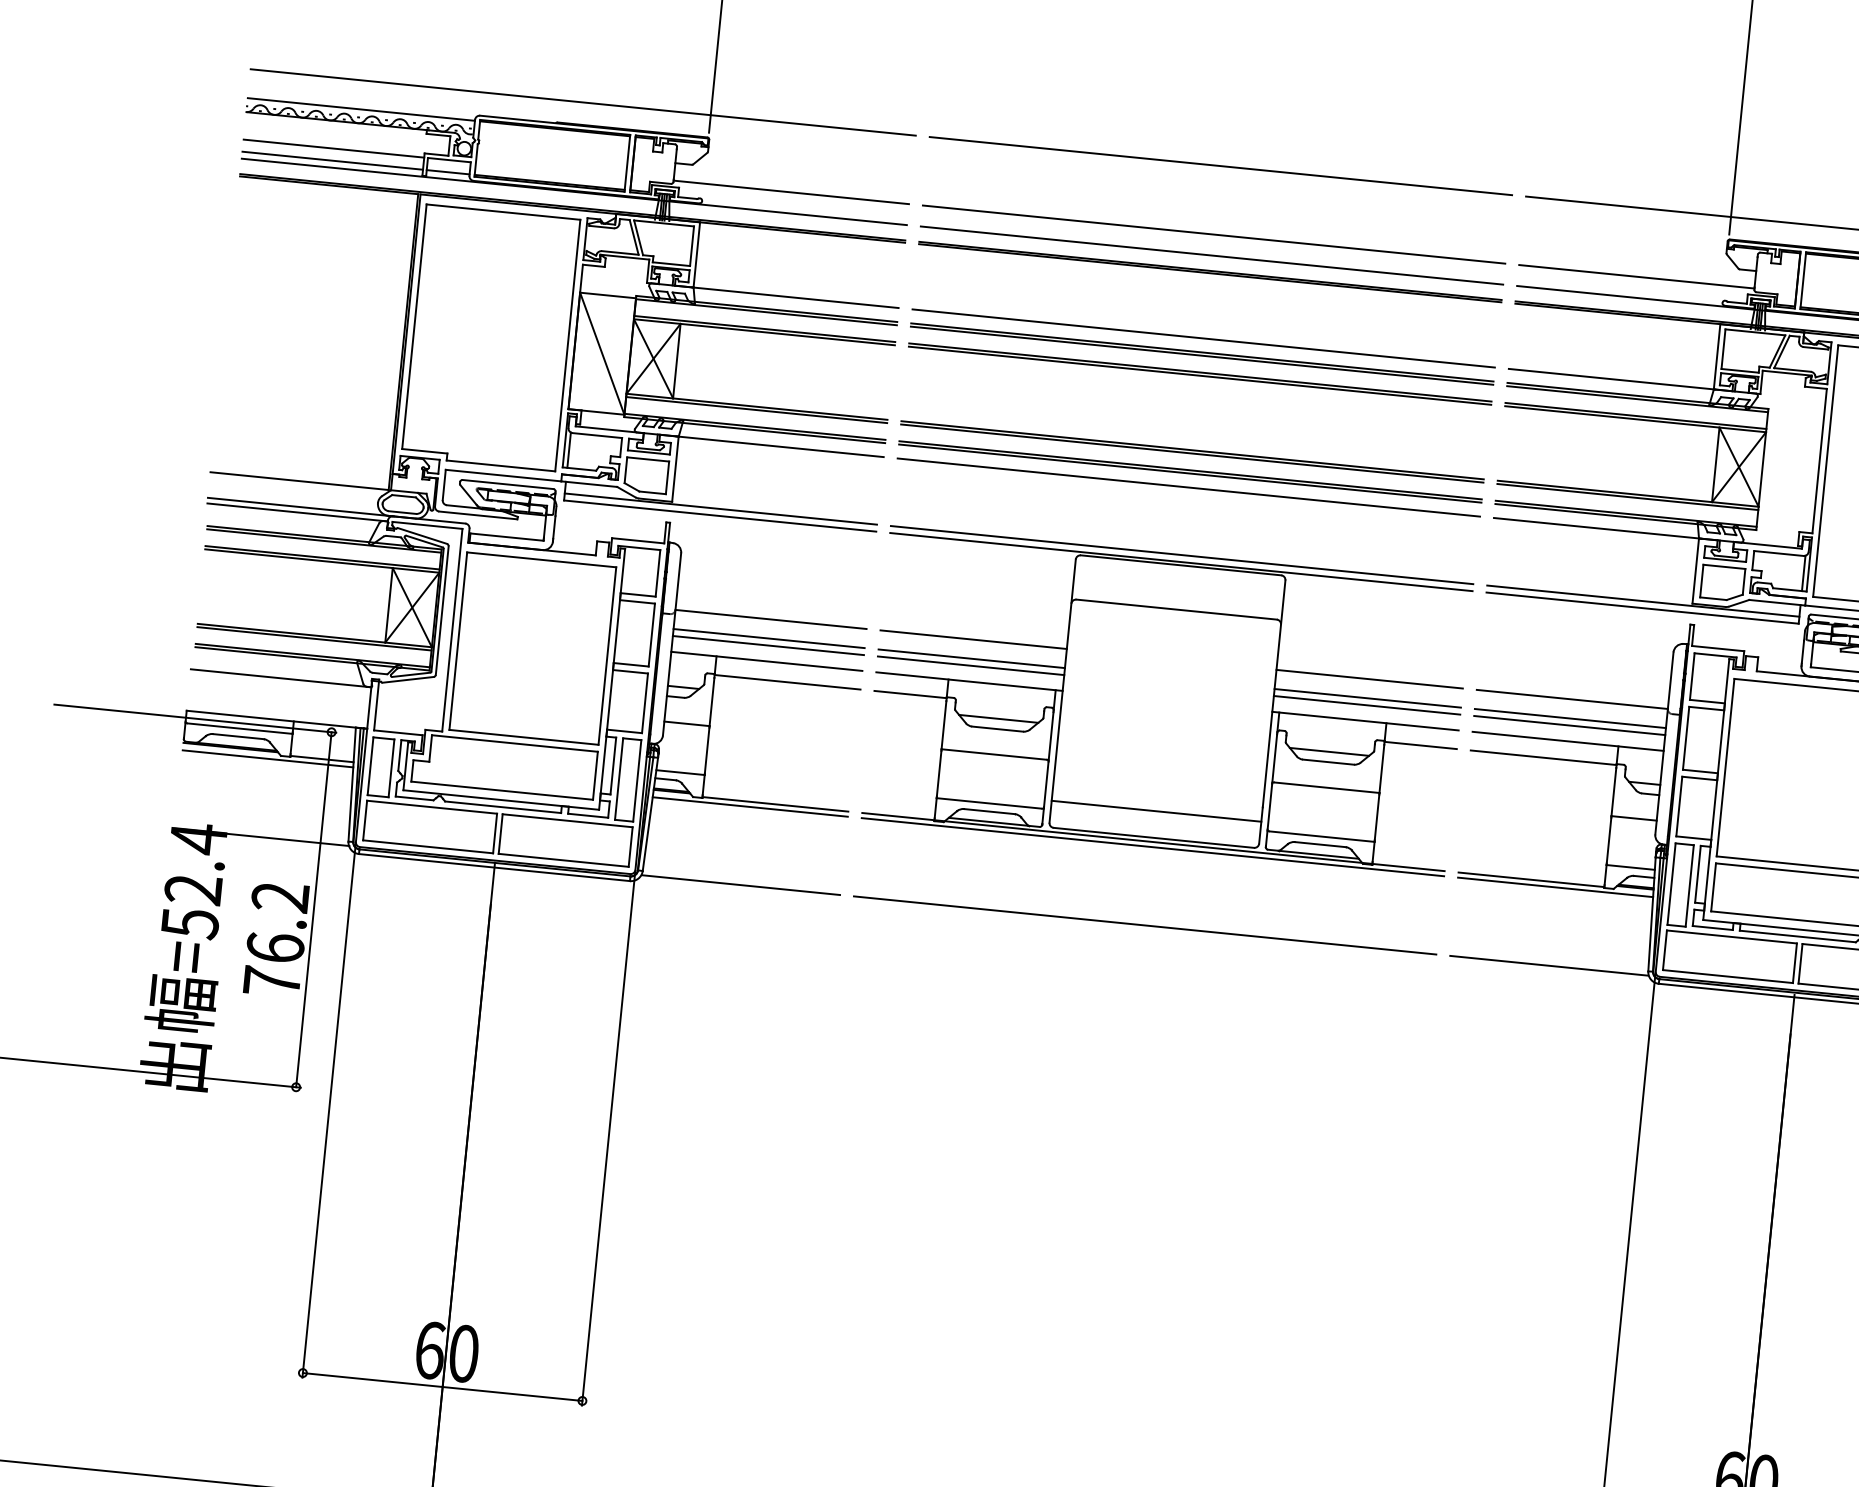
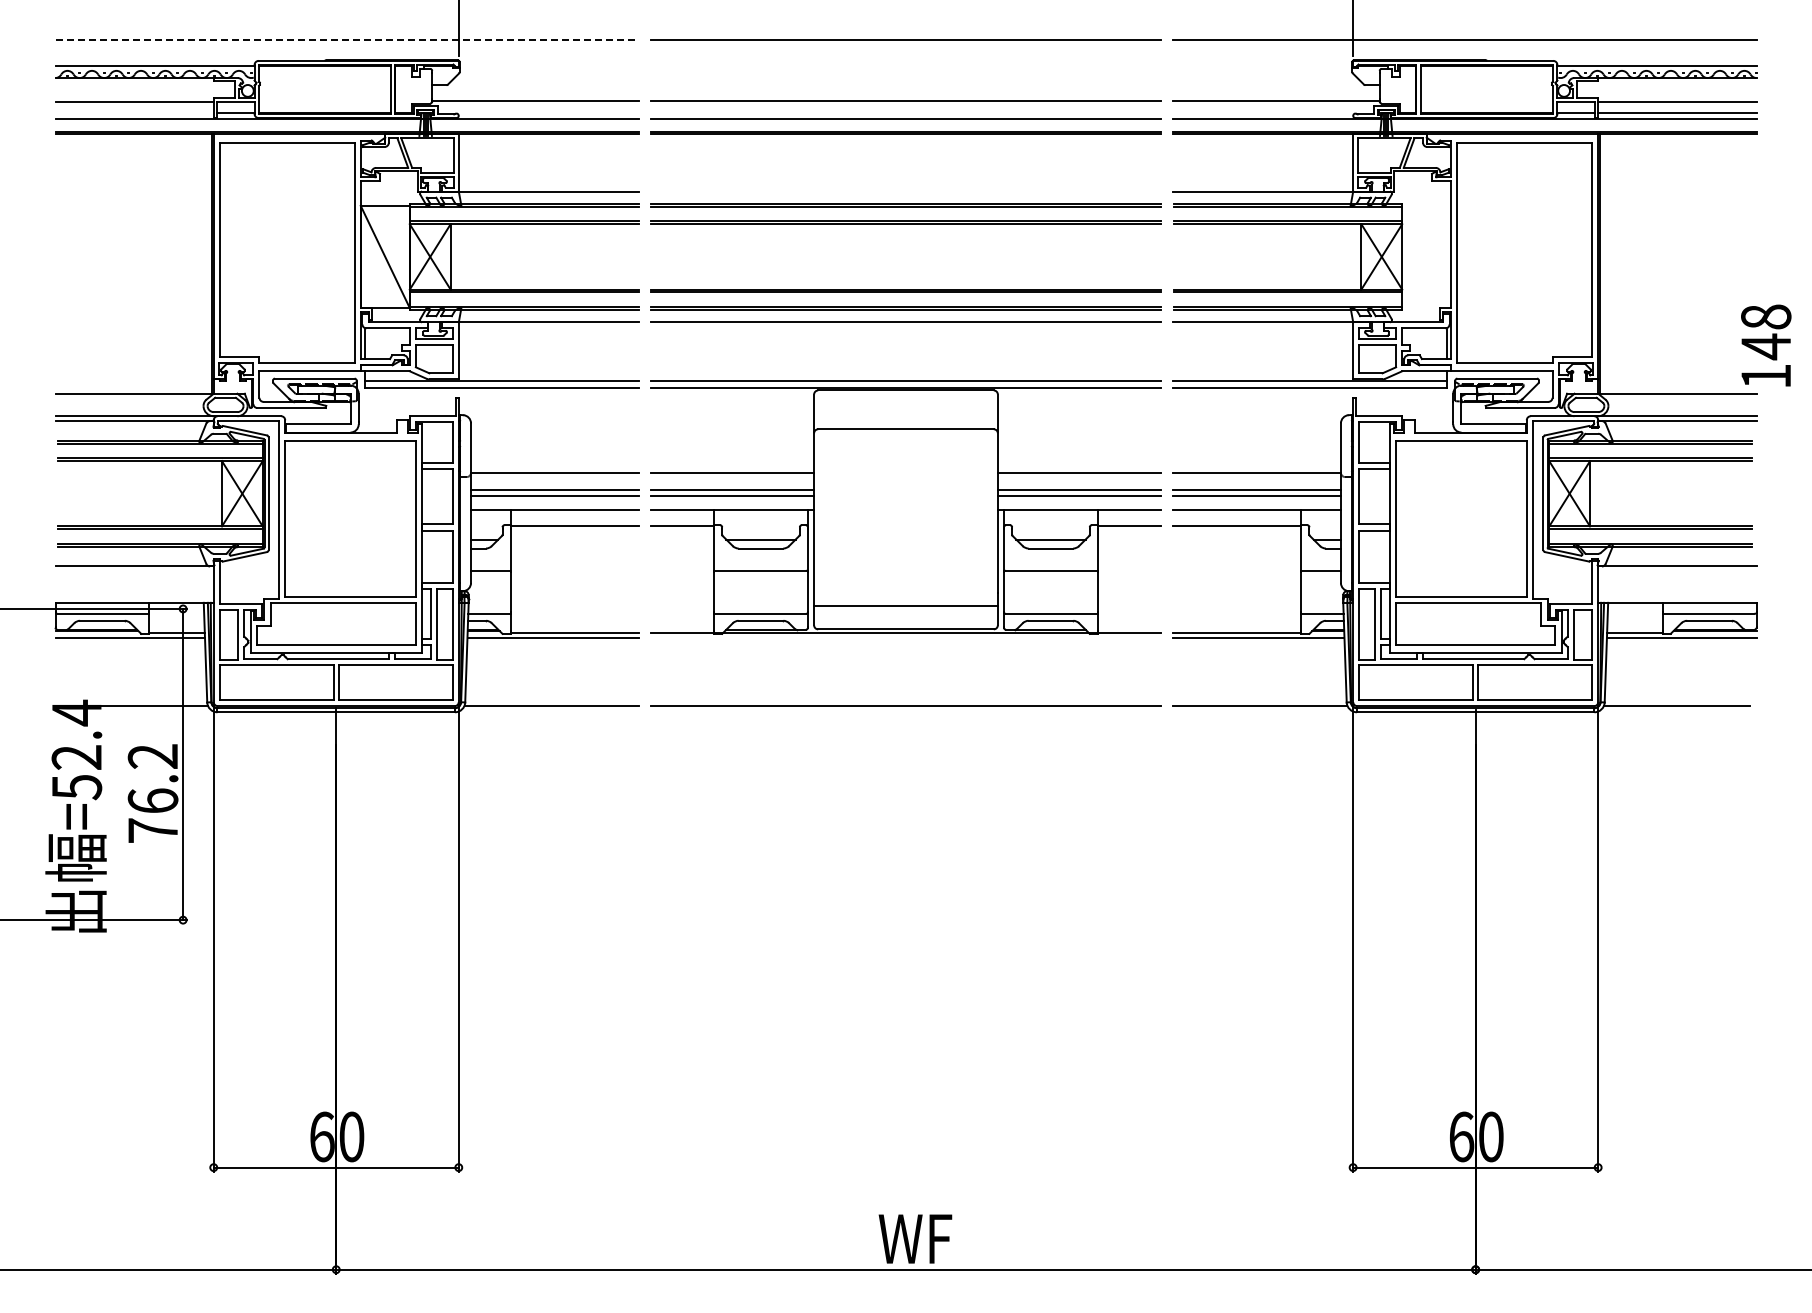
line: (583, 102) -> (347, 40), solid -> dashed
line: (332, 160) -> (134, 112), removed
line: (1203, 338) -> (905, 191), removed
line: (1152, 847) -> (905, 637), removed

